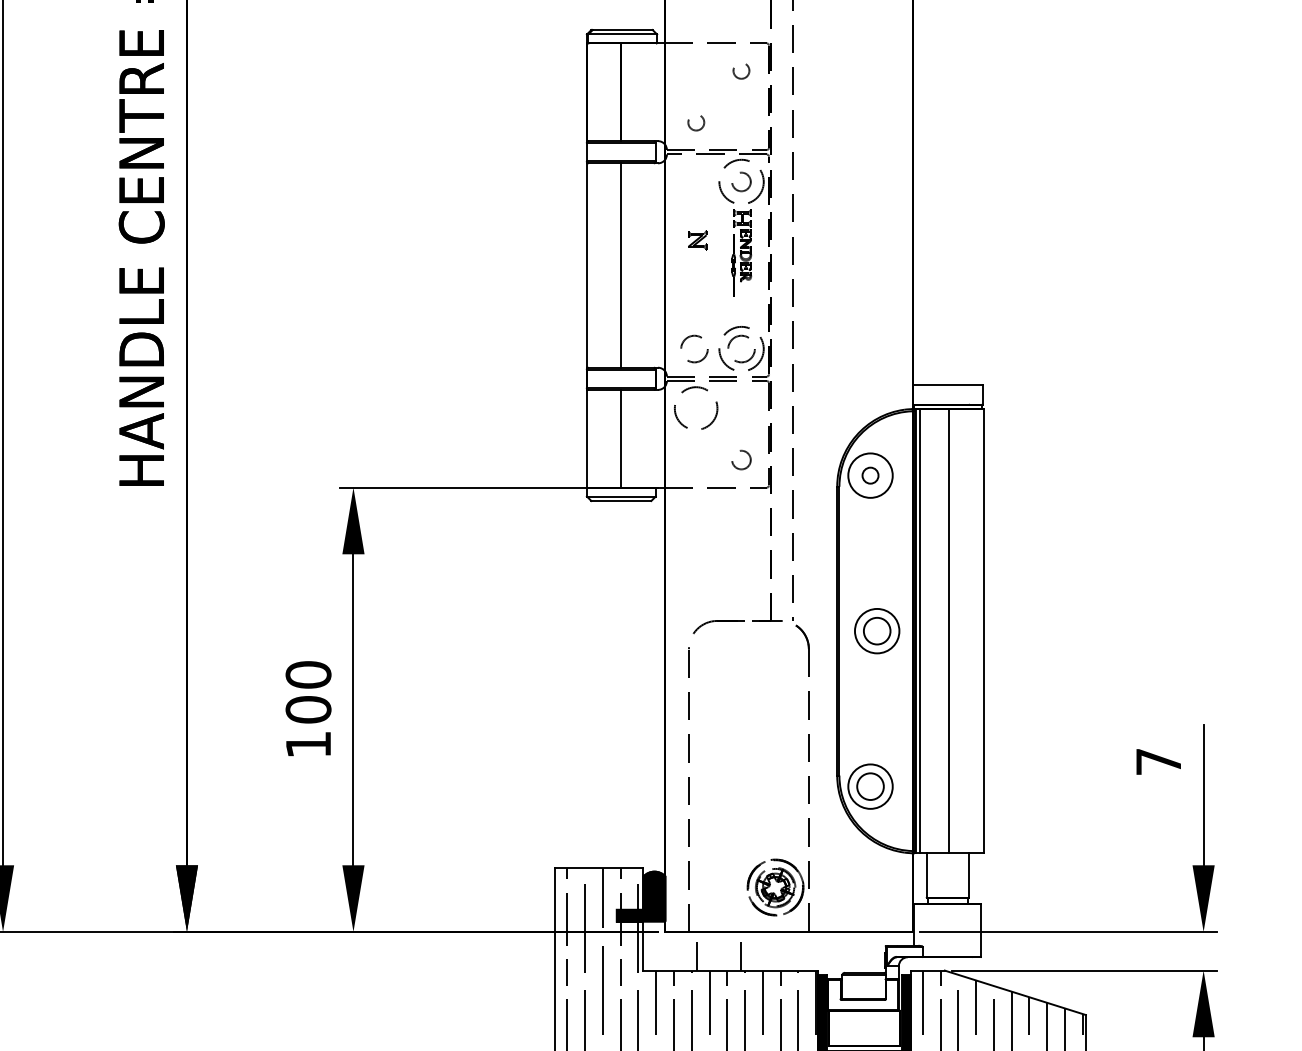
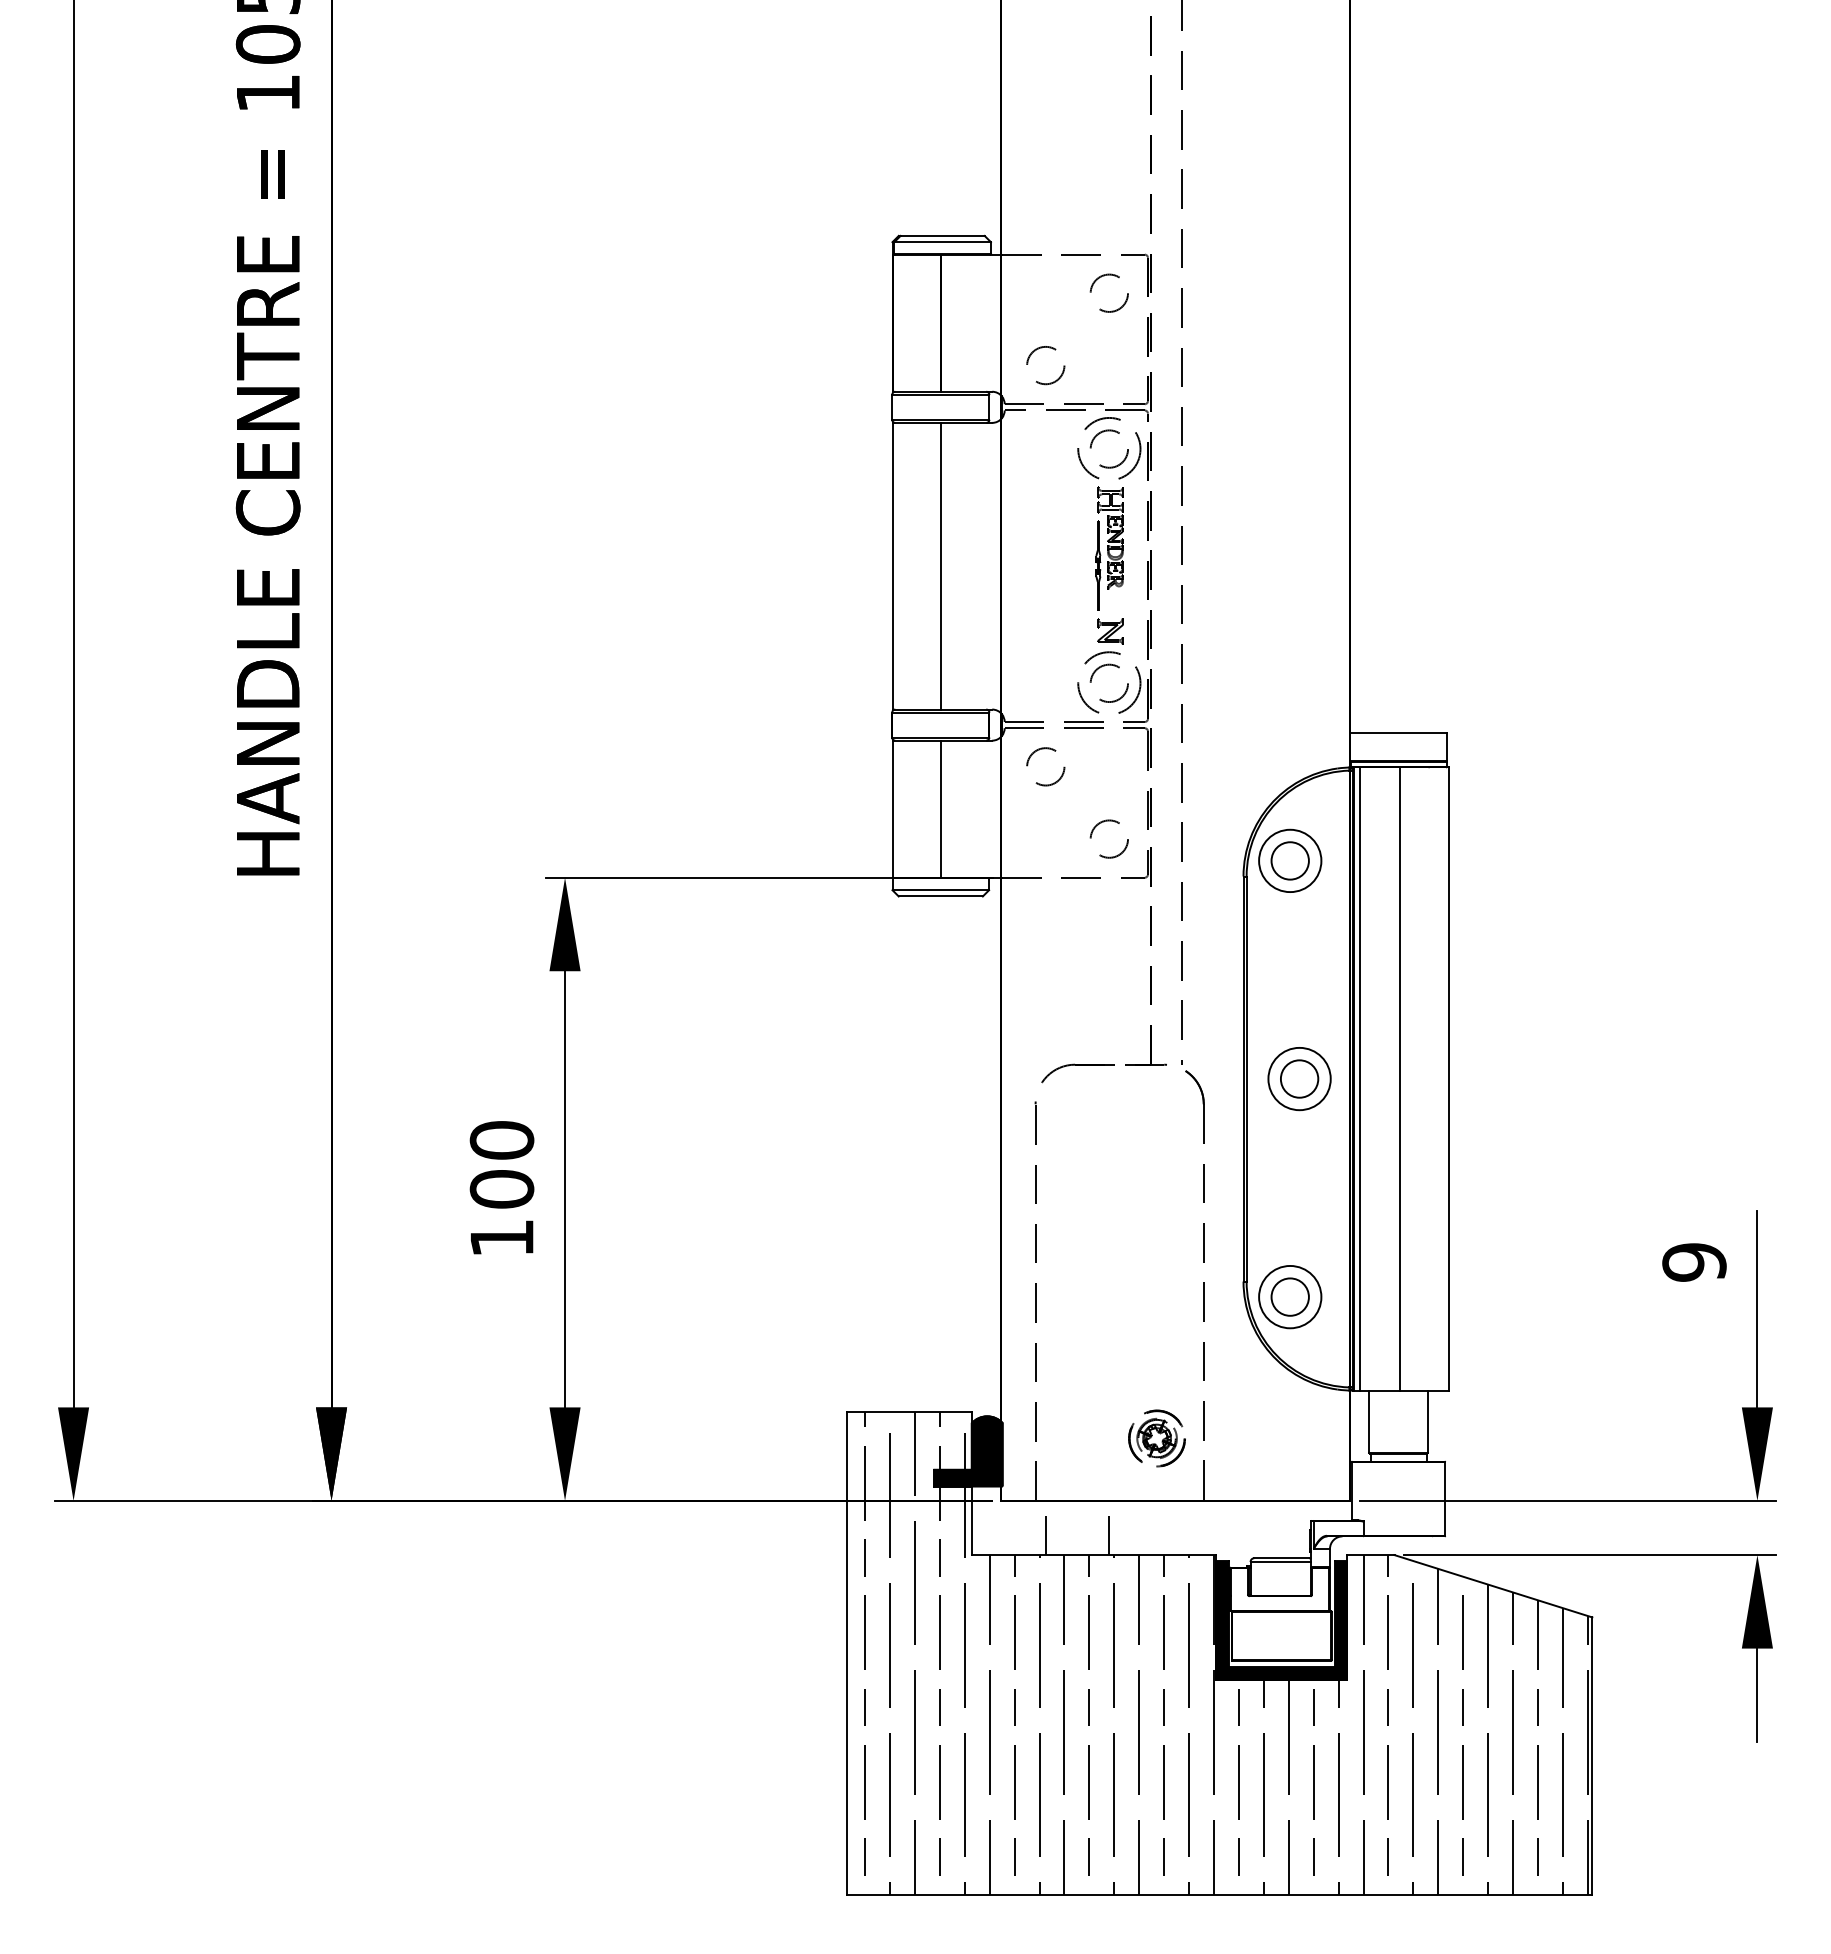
circle: (740, 70) -> (1108, 292), size x1.67
circle: (696, 122) -> (1045, 365), size x1.67
circle: (740, 181) -> (1108, 448), size x1.43
part: (697, 240) -> (1110, 631), moved
circle: (693, 348) -> (1042, 682), removed
circle: (696, 408) -> (1045, 766), size x0.62
circle: (740, 459) -> (1108, 838), size x1.43
circle: (870, 475) -> (1289, 860), size x1.67
text: (1158, 761) -> (1694, 1262), 7 -> 9
part: (775, 887) -> (1156, 1438), size x0.71

